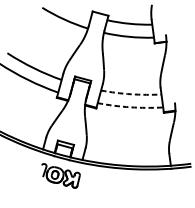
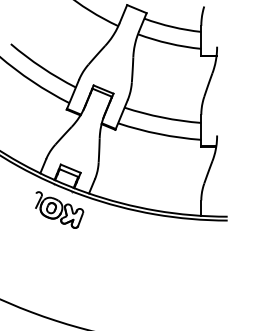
arc: (131, 94) -> (162, 117), dashed -> solid
arc: (130, 107) -> (159, 134), dashed -> solid

